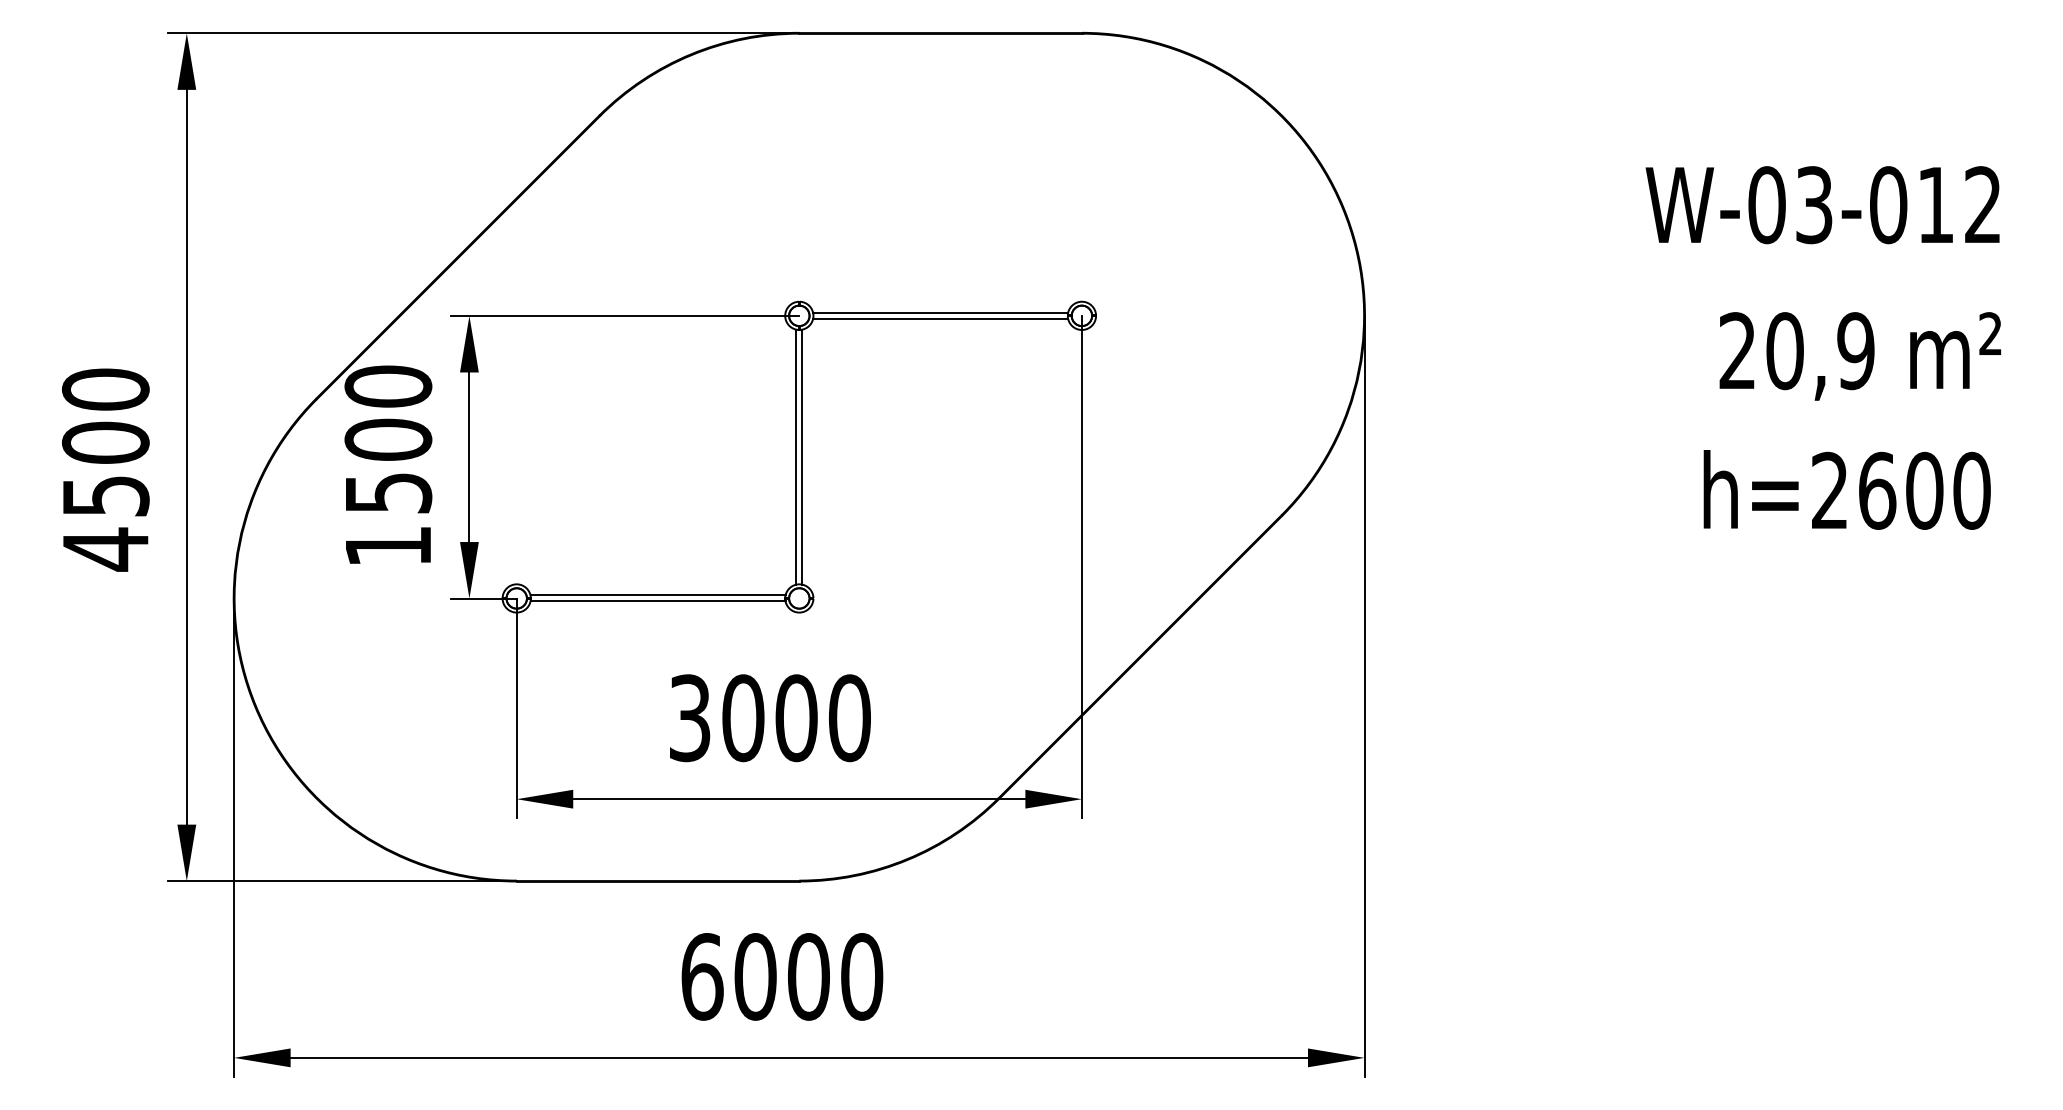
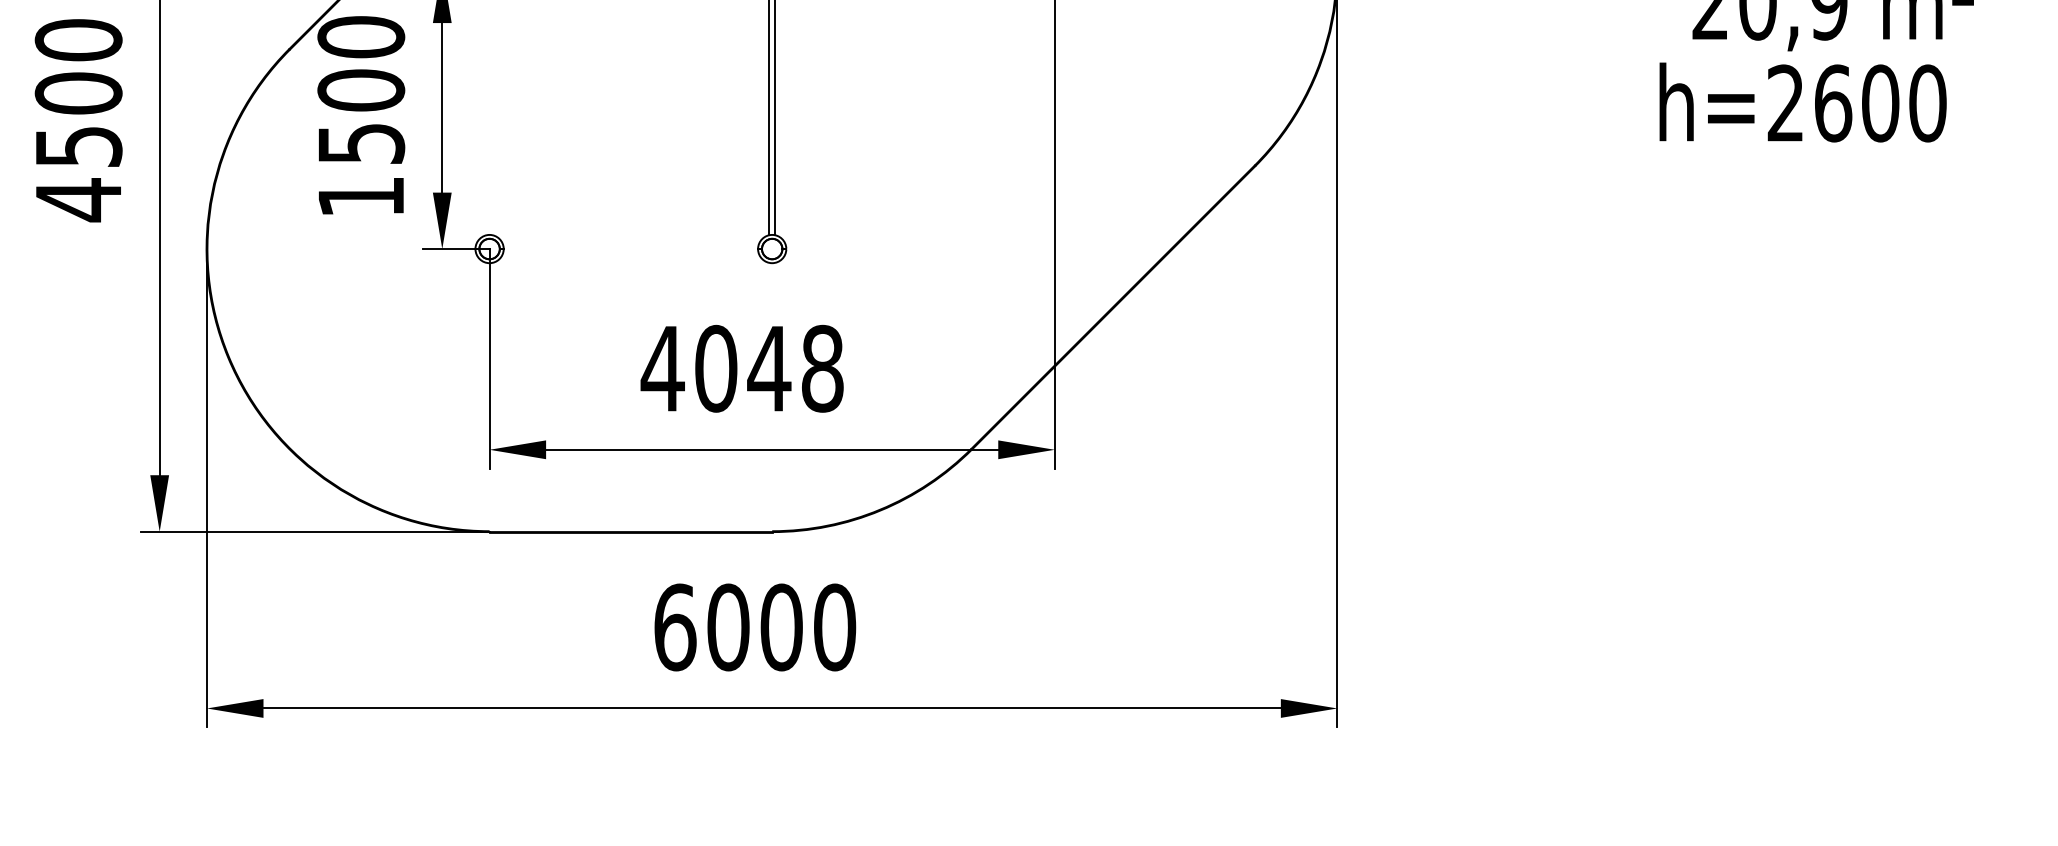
text: (1846, 489) -> (1802, 102), moved
line: (657, 595) -> (630, 246), removed
line: (657, 601) -> (630, 252), removed
text: (768, 718) -> (741, 369), 3000 -> 4048

